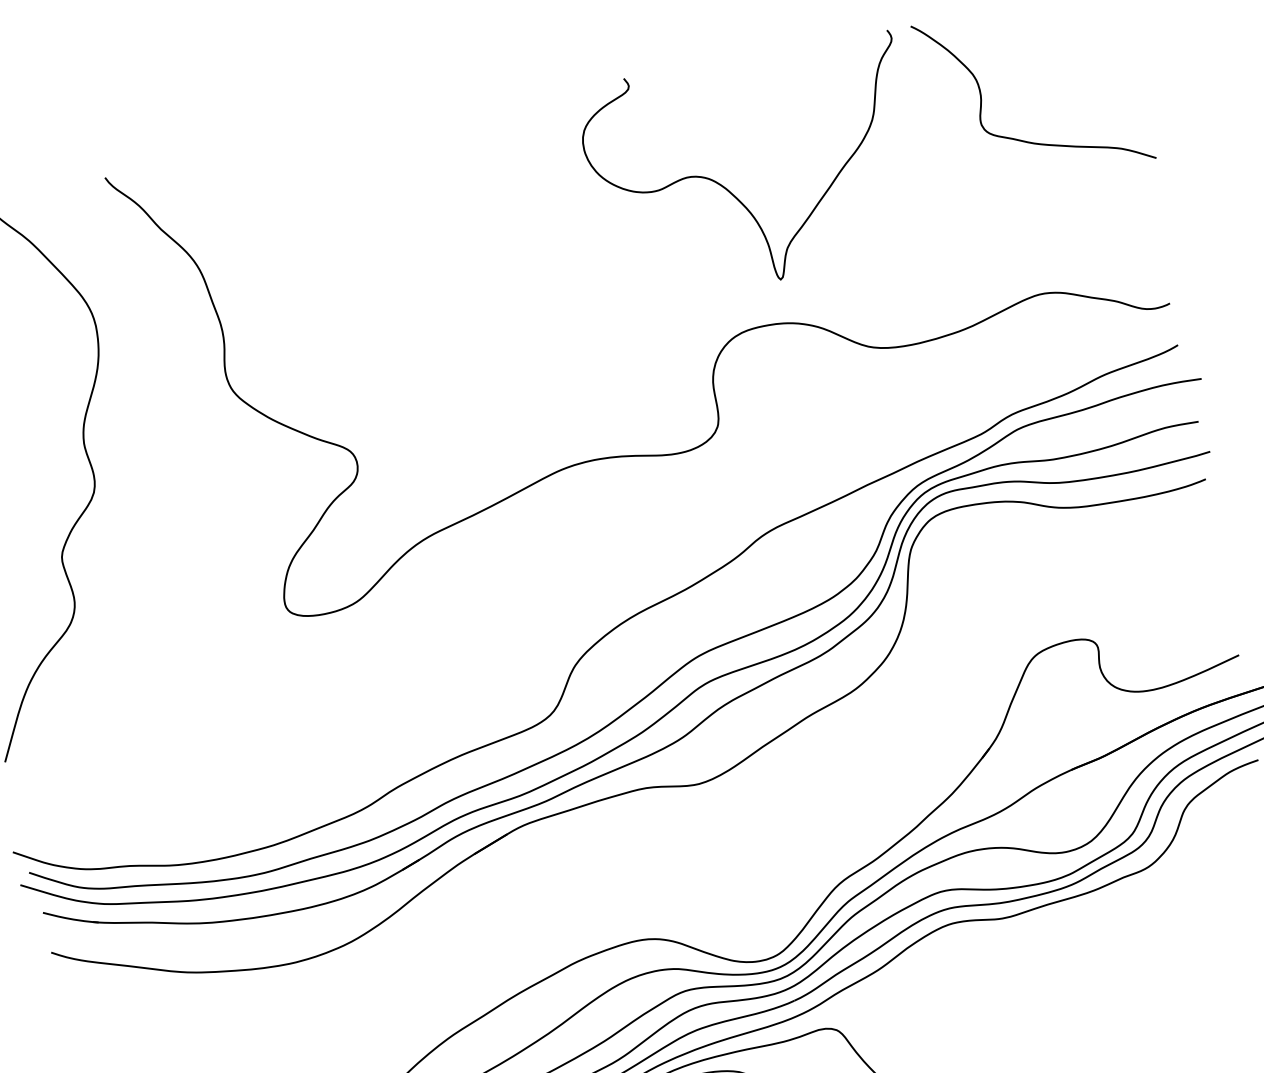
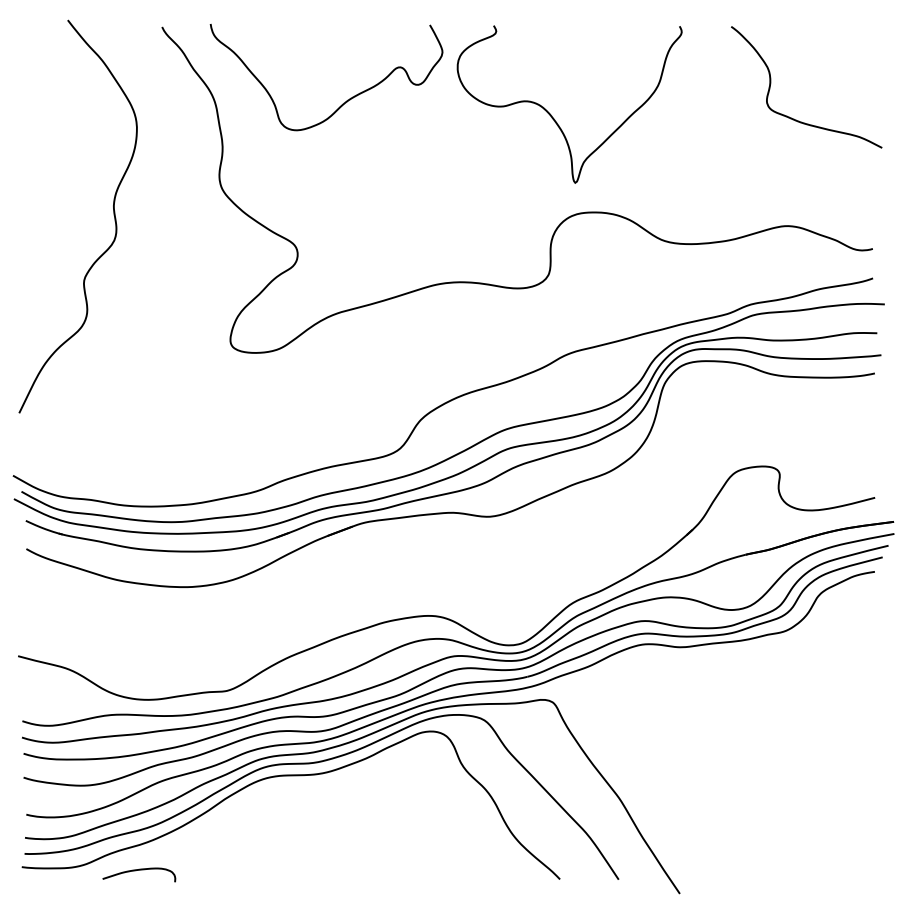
curve: (734, 193) -> (554, 118), moved
curve: (386, 231) -> (347, 99), added

